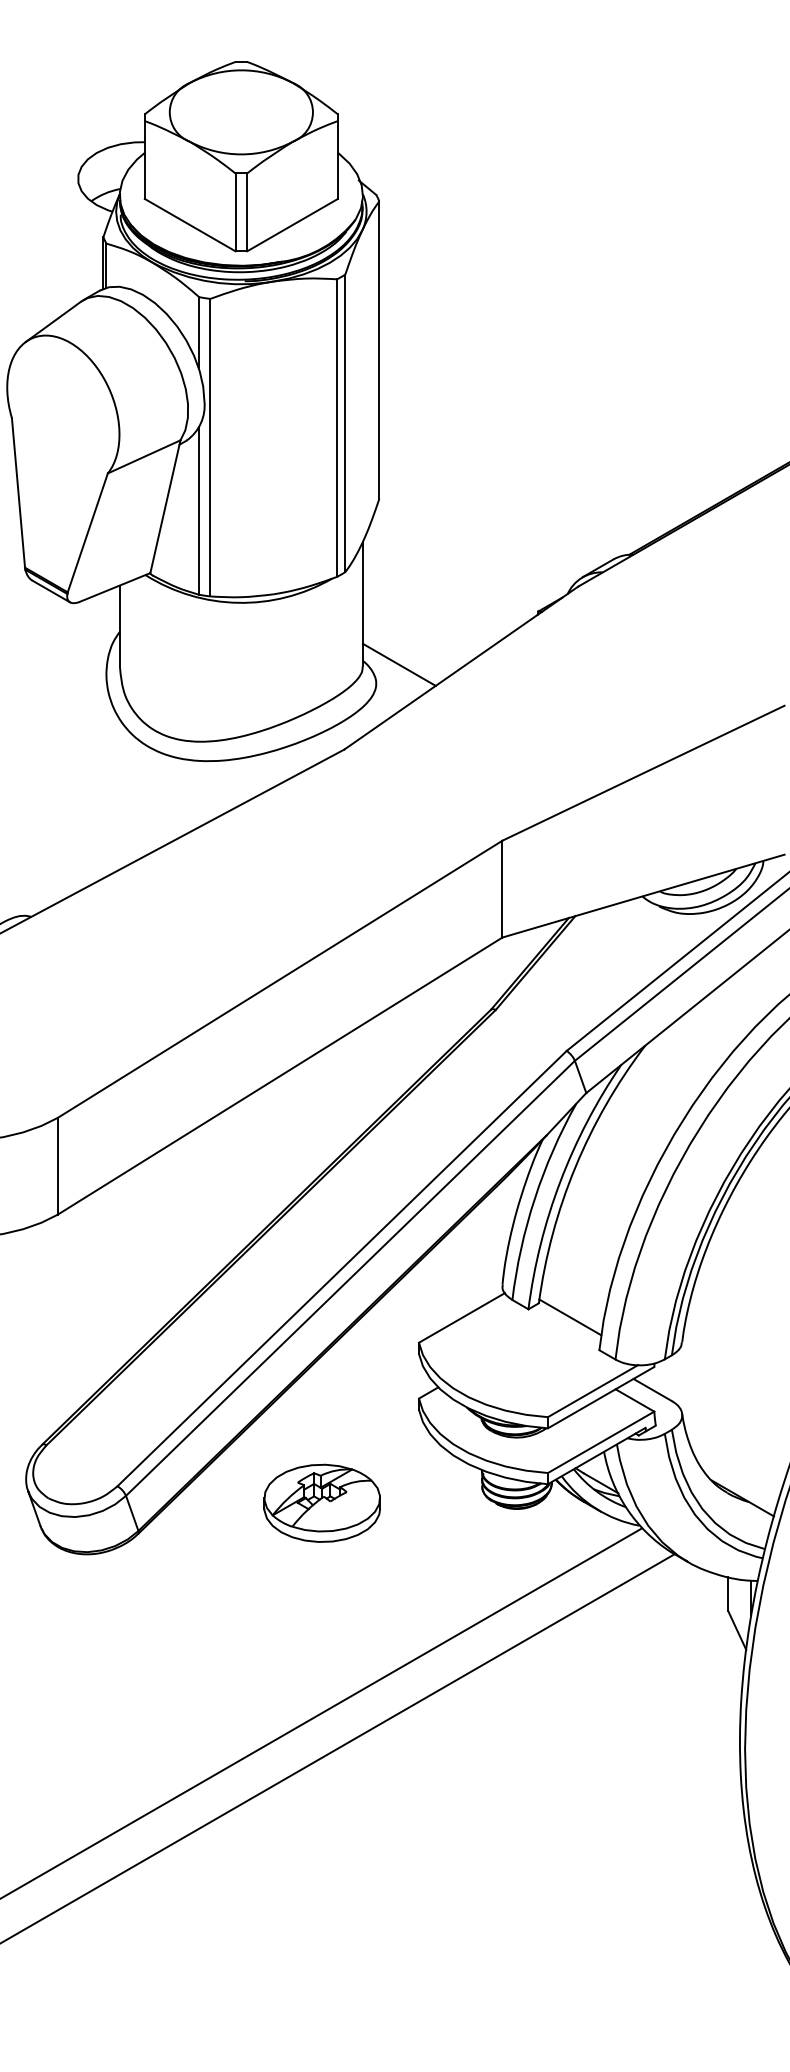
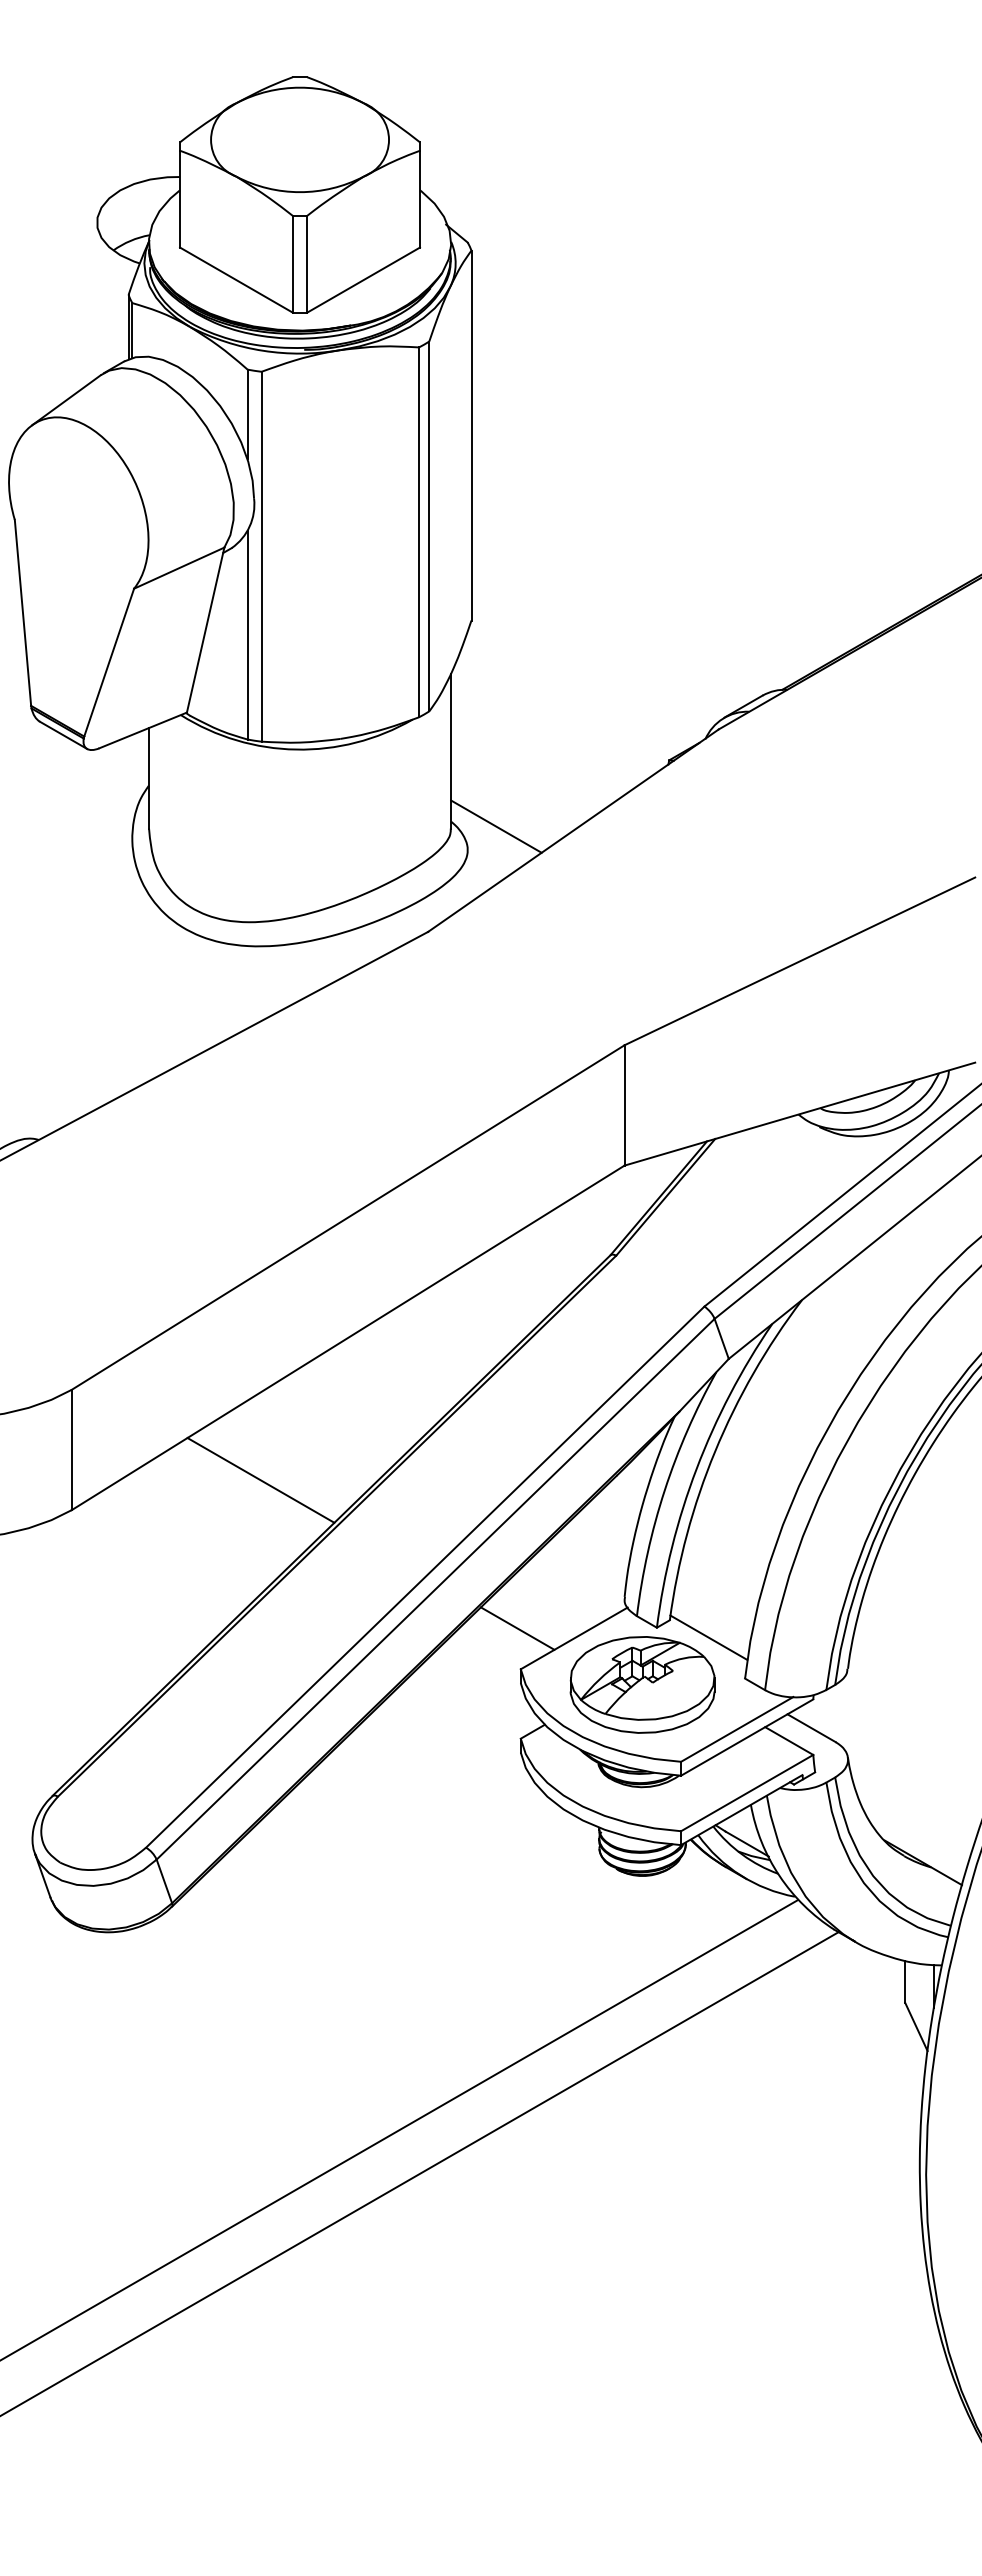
line: (209, 1190) -> (260, 1480), added
line: (416, 1309) -> (517, 1628), added
part: (322, 1503) -> (642, 1684), moved

